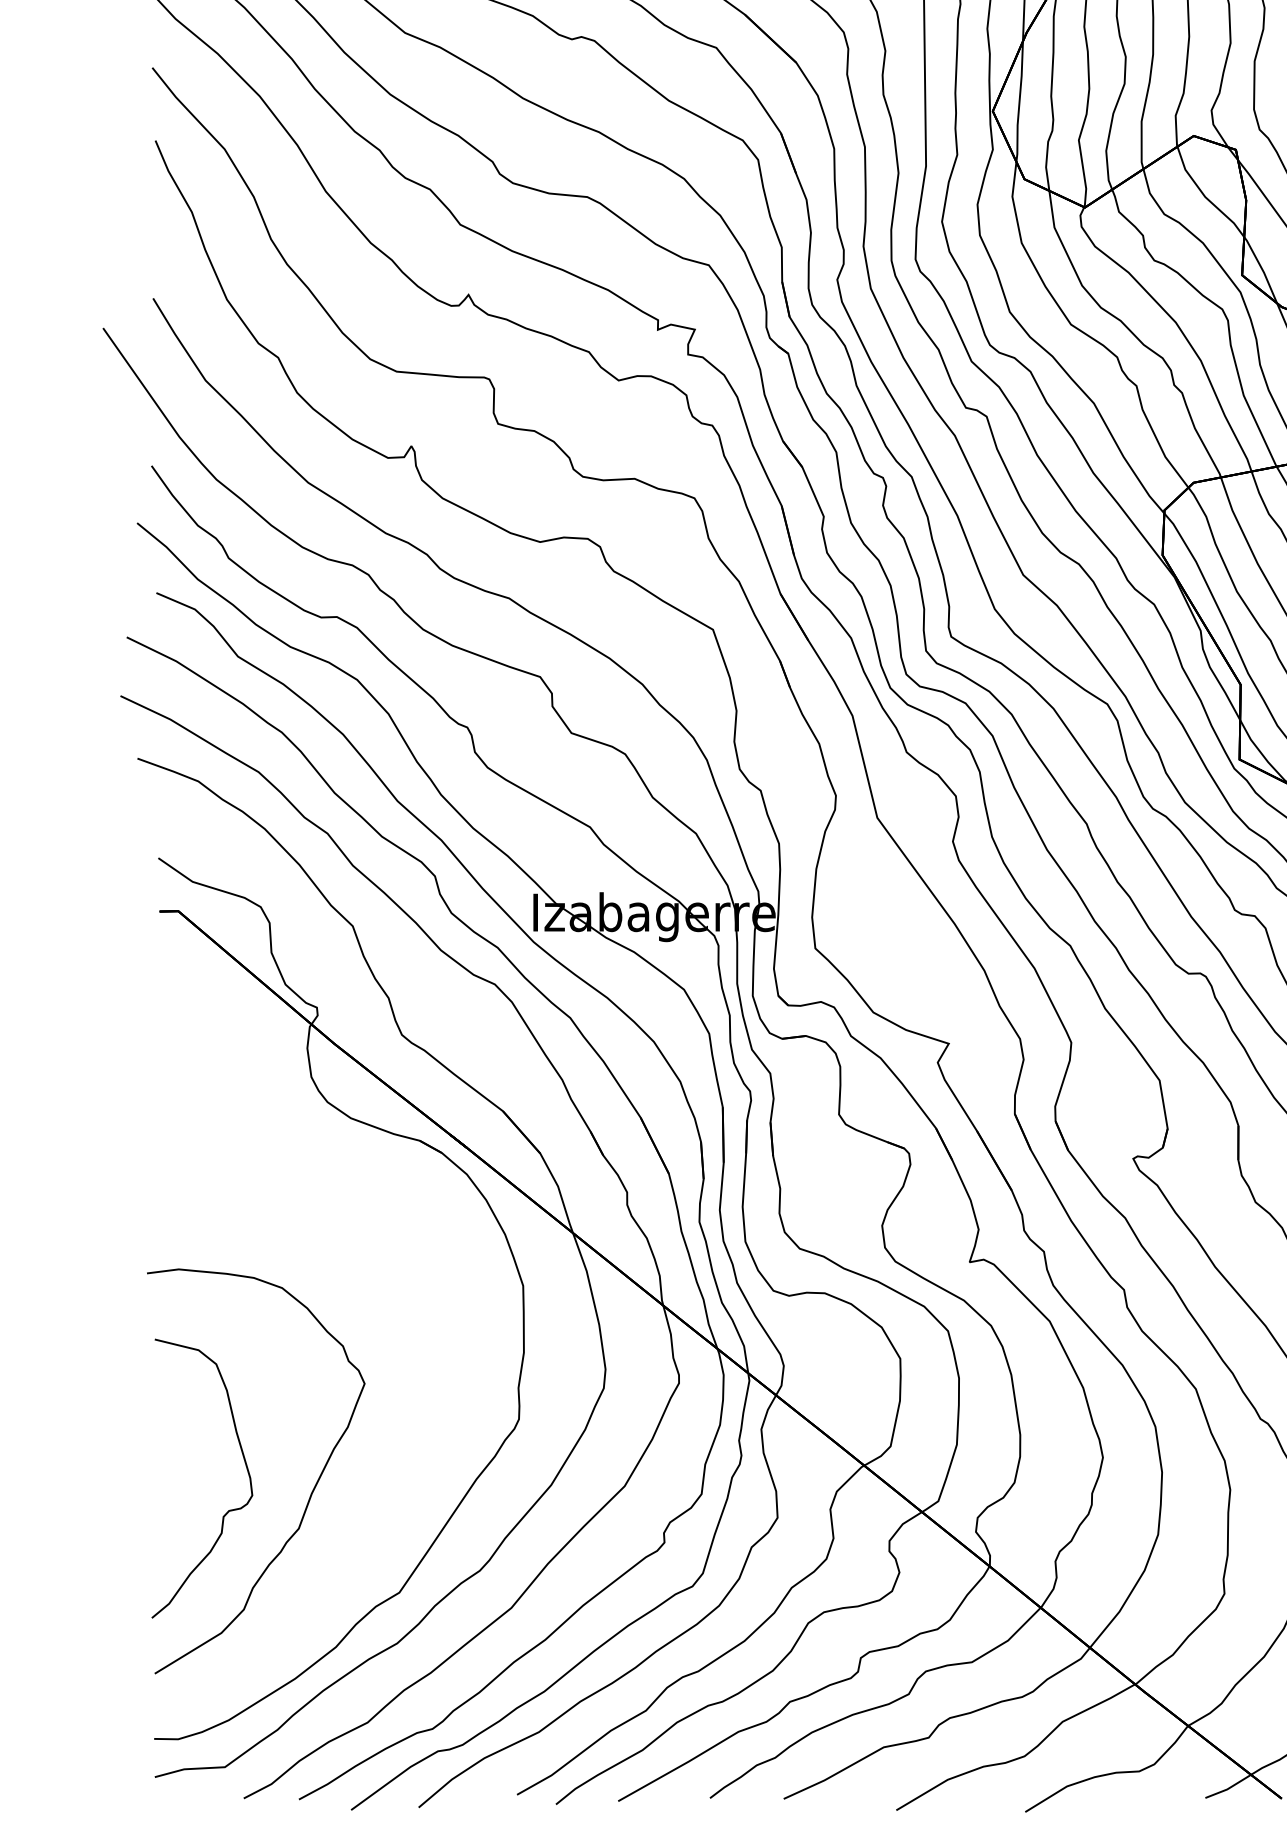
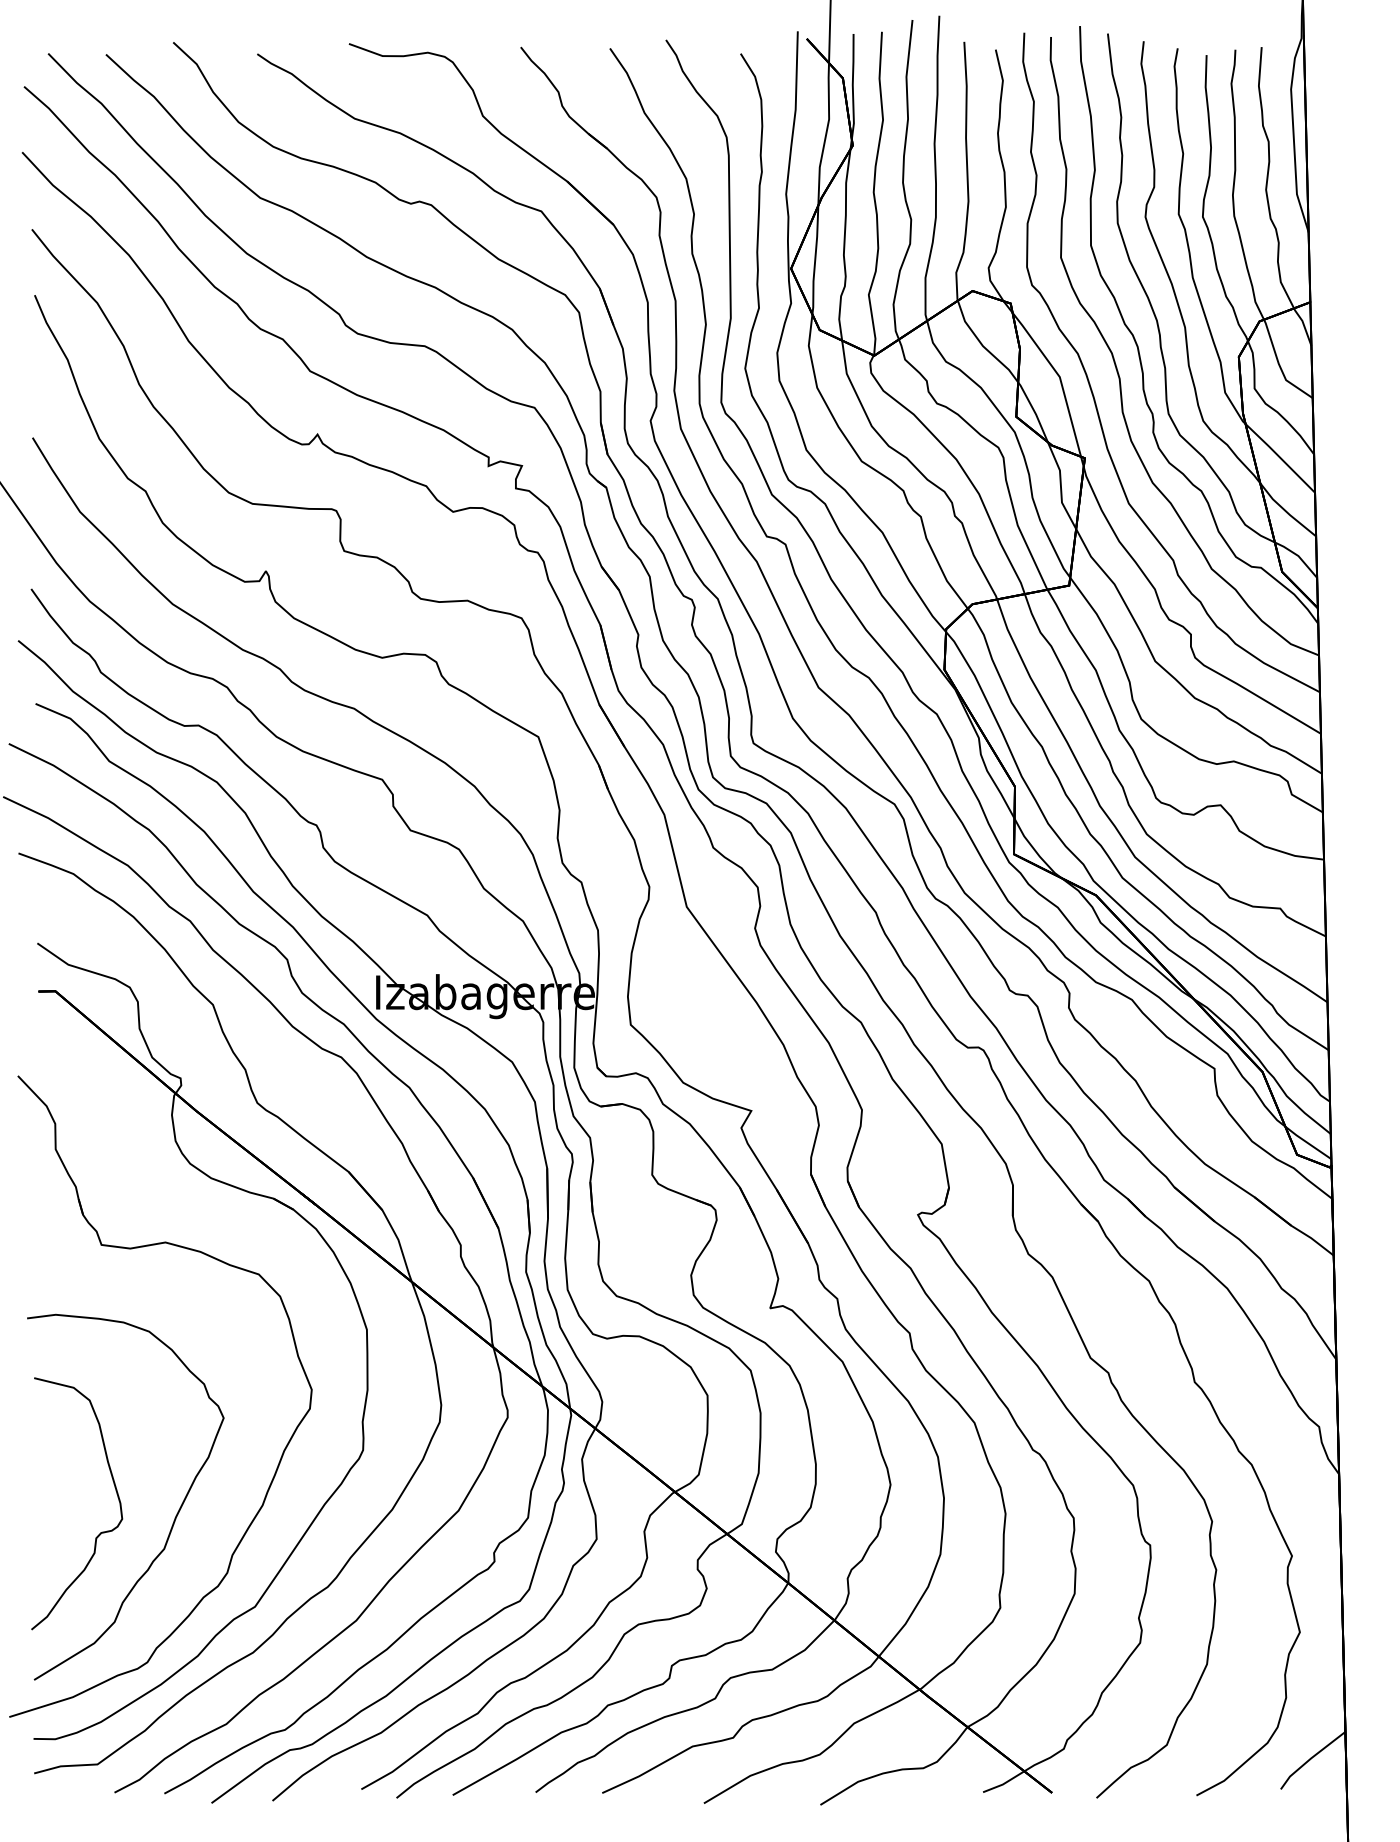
part: (428, 1424) -> (281, 1454), added

